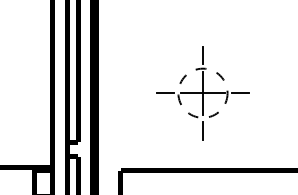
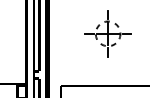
part: (201, 92) -> (107, 33), moved

